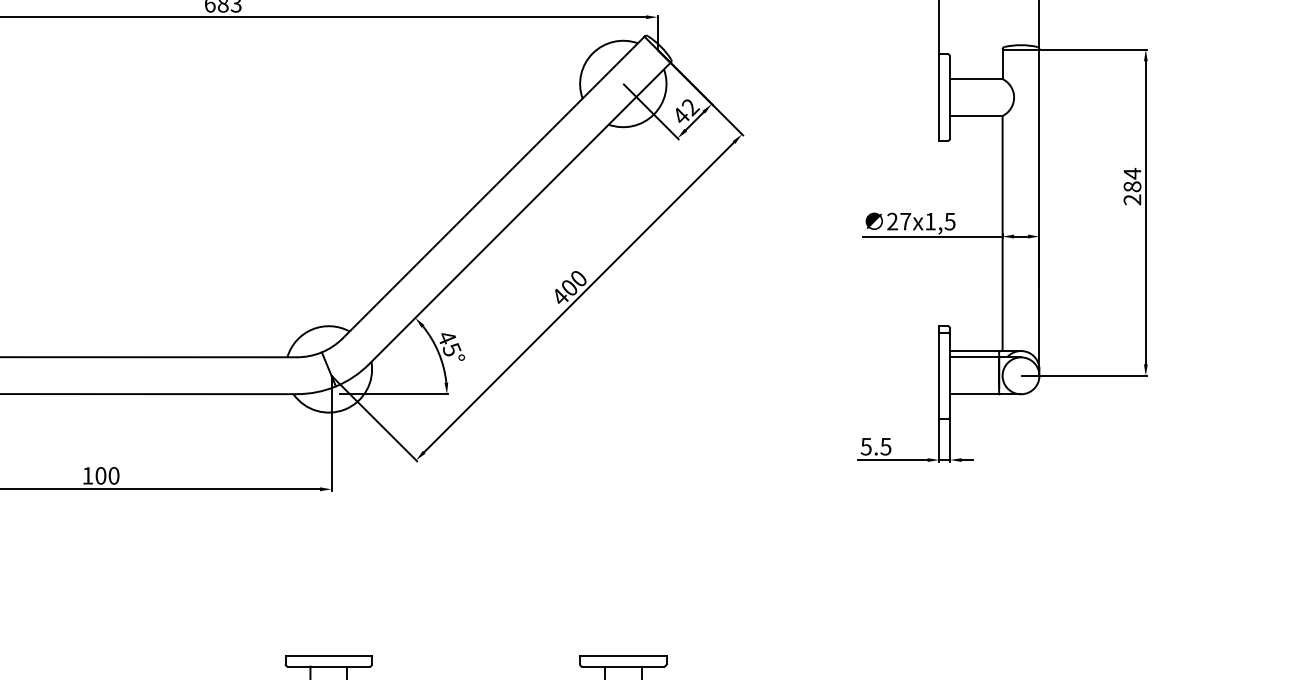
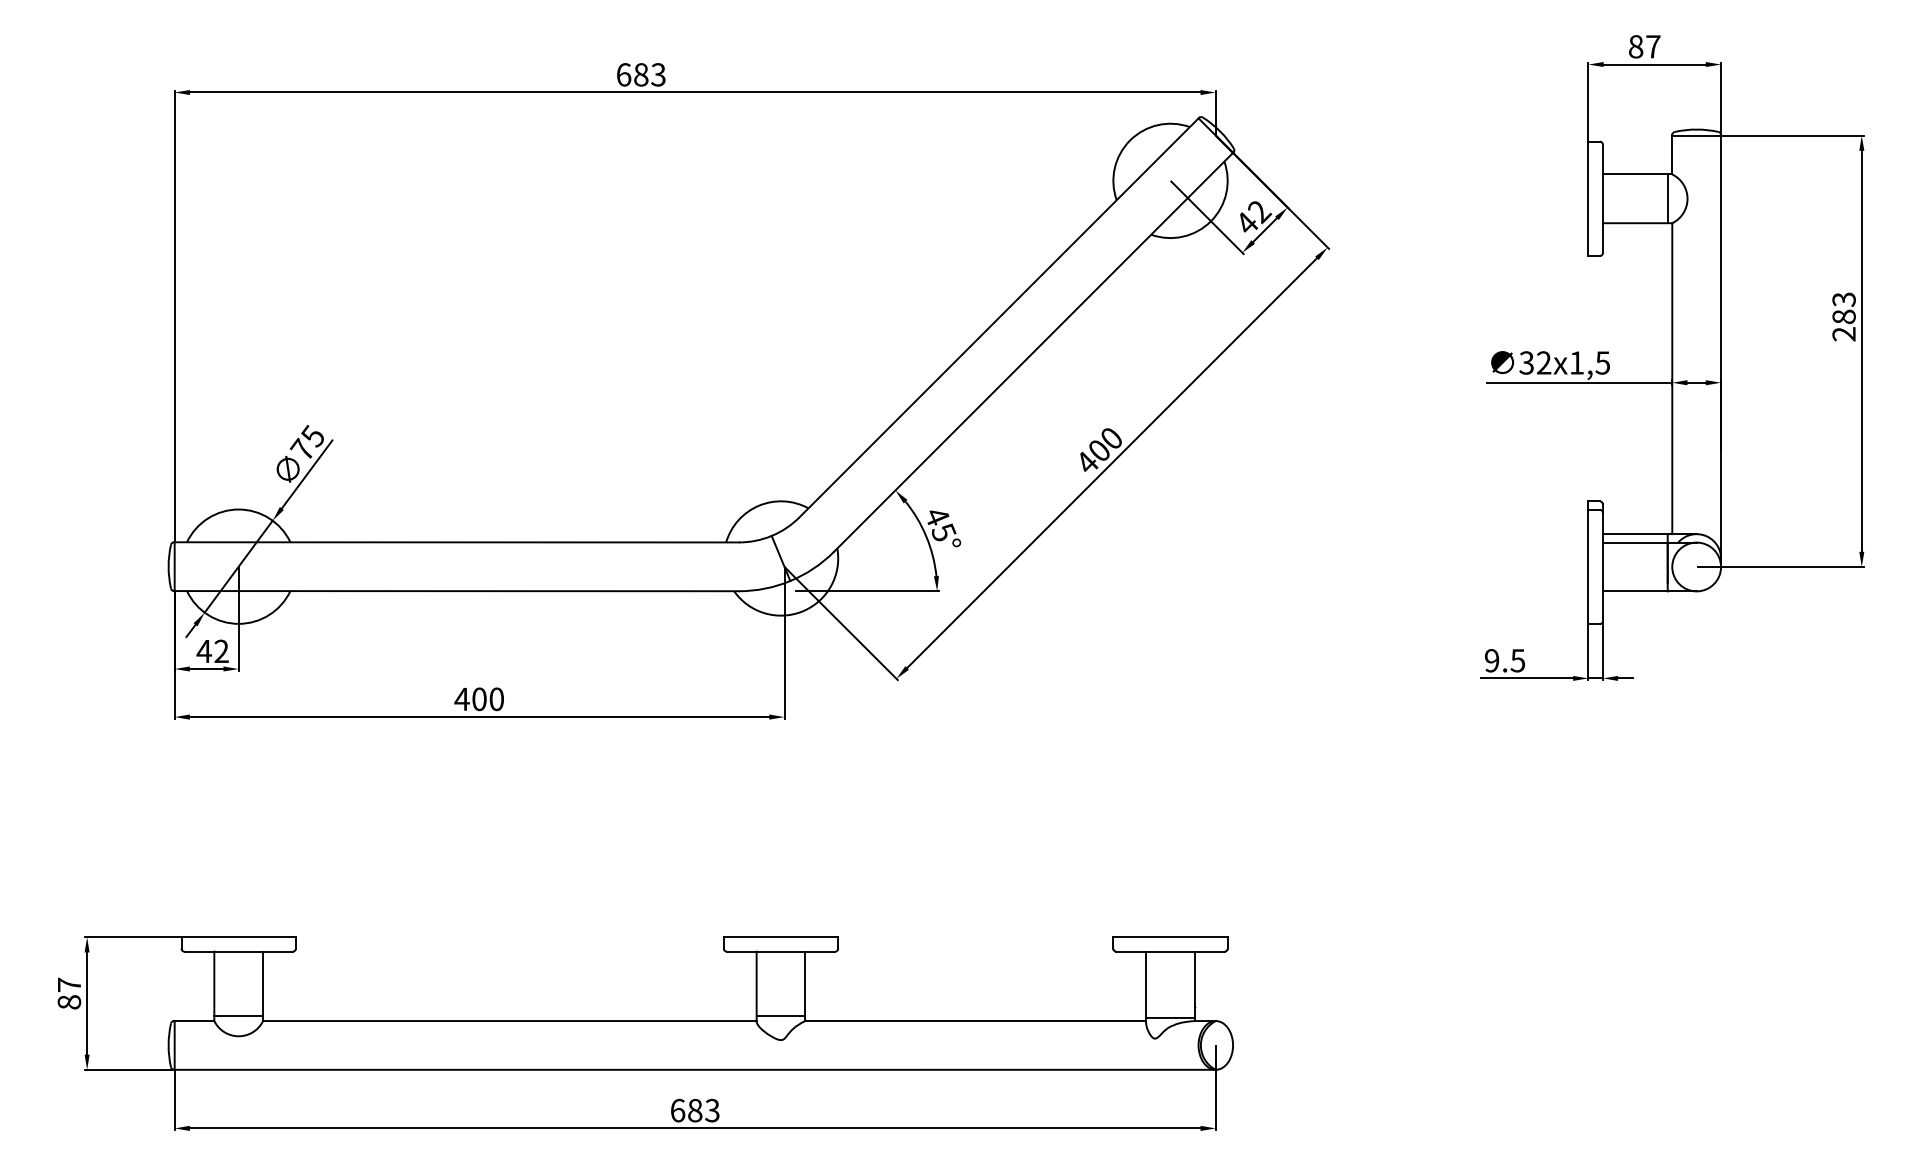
line: (998, 97) -> (1667, 198), added
text: (1132, 173) -> (1843, 299), 284 -> 283
text: (899, 221) -> (1535, 362), 27x1,5 -> 32x1,5
text: (865, 446) -> (1491, 660), 5.5 -> 9.5
text: (87, 475) -> (461, 698), 100 -> 400

